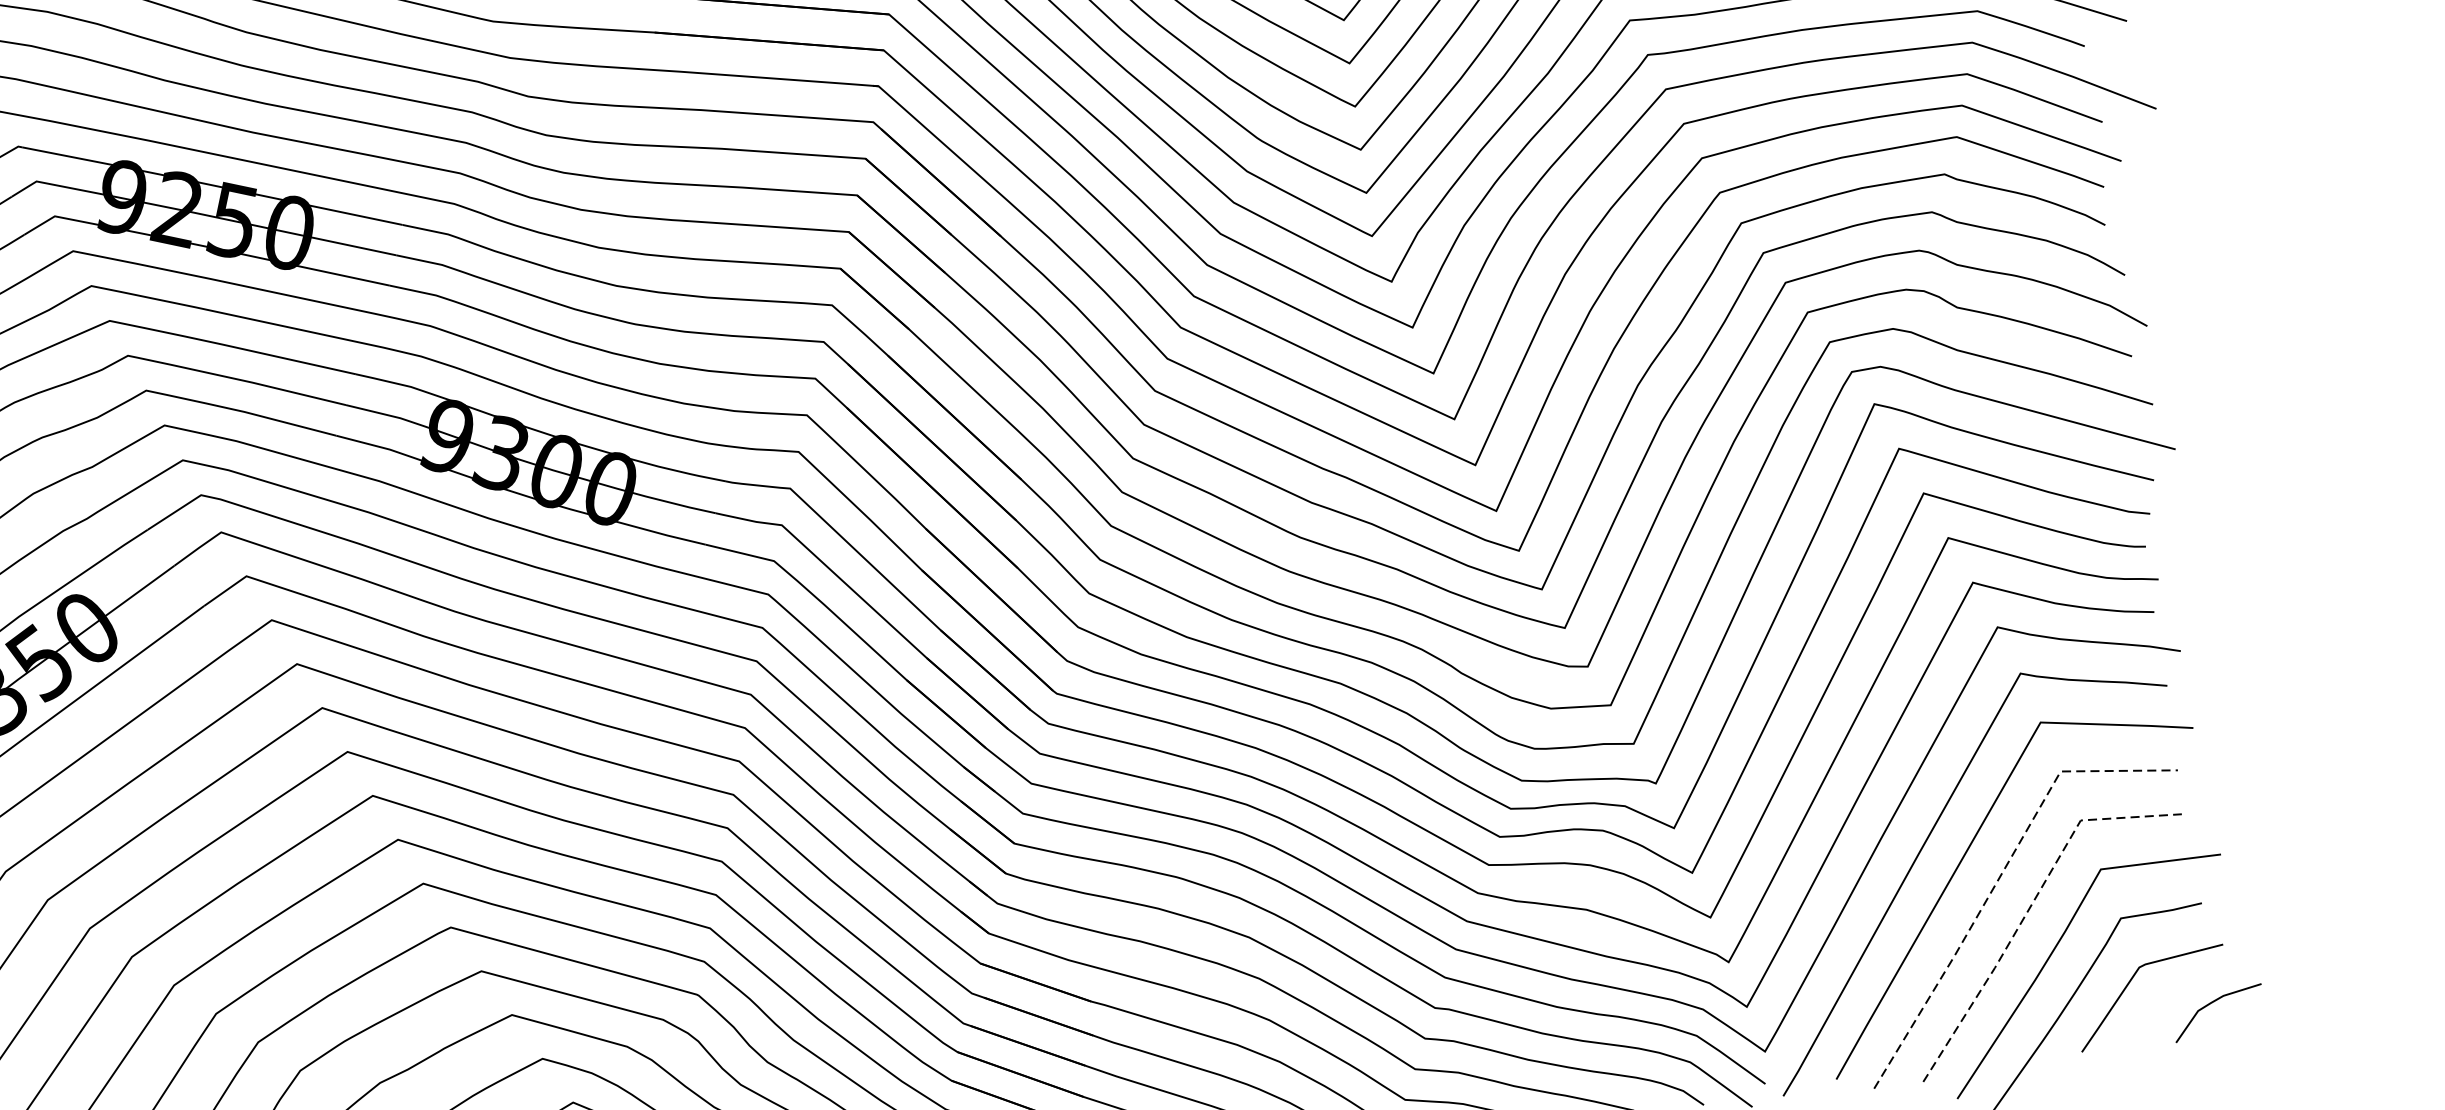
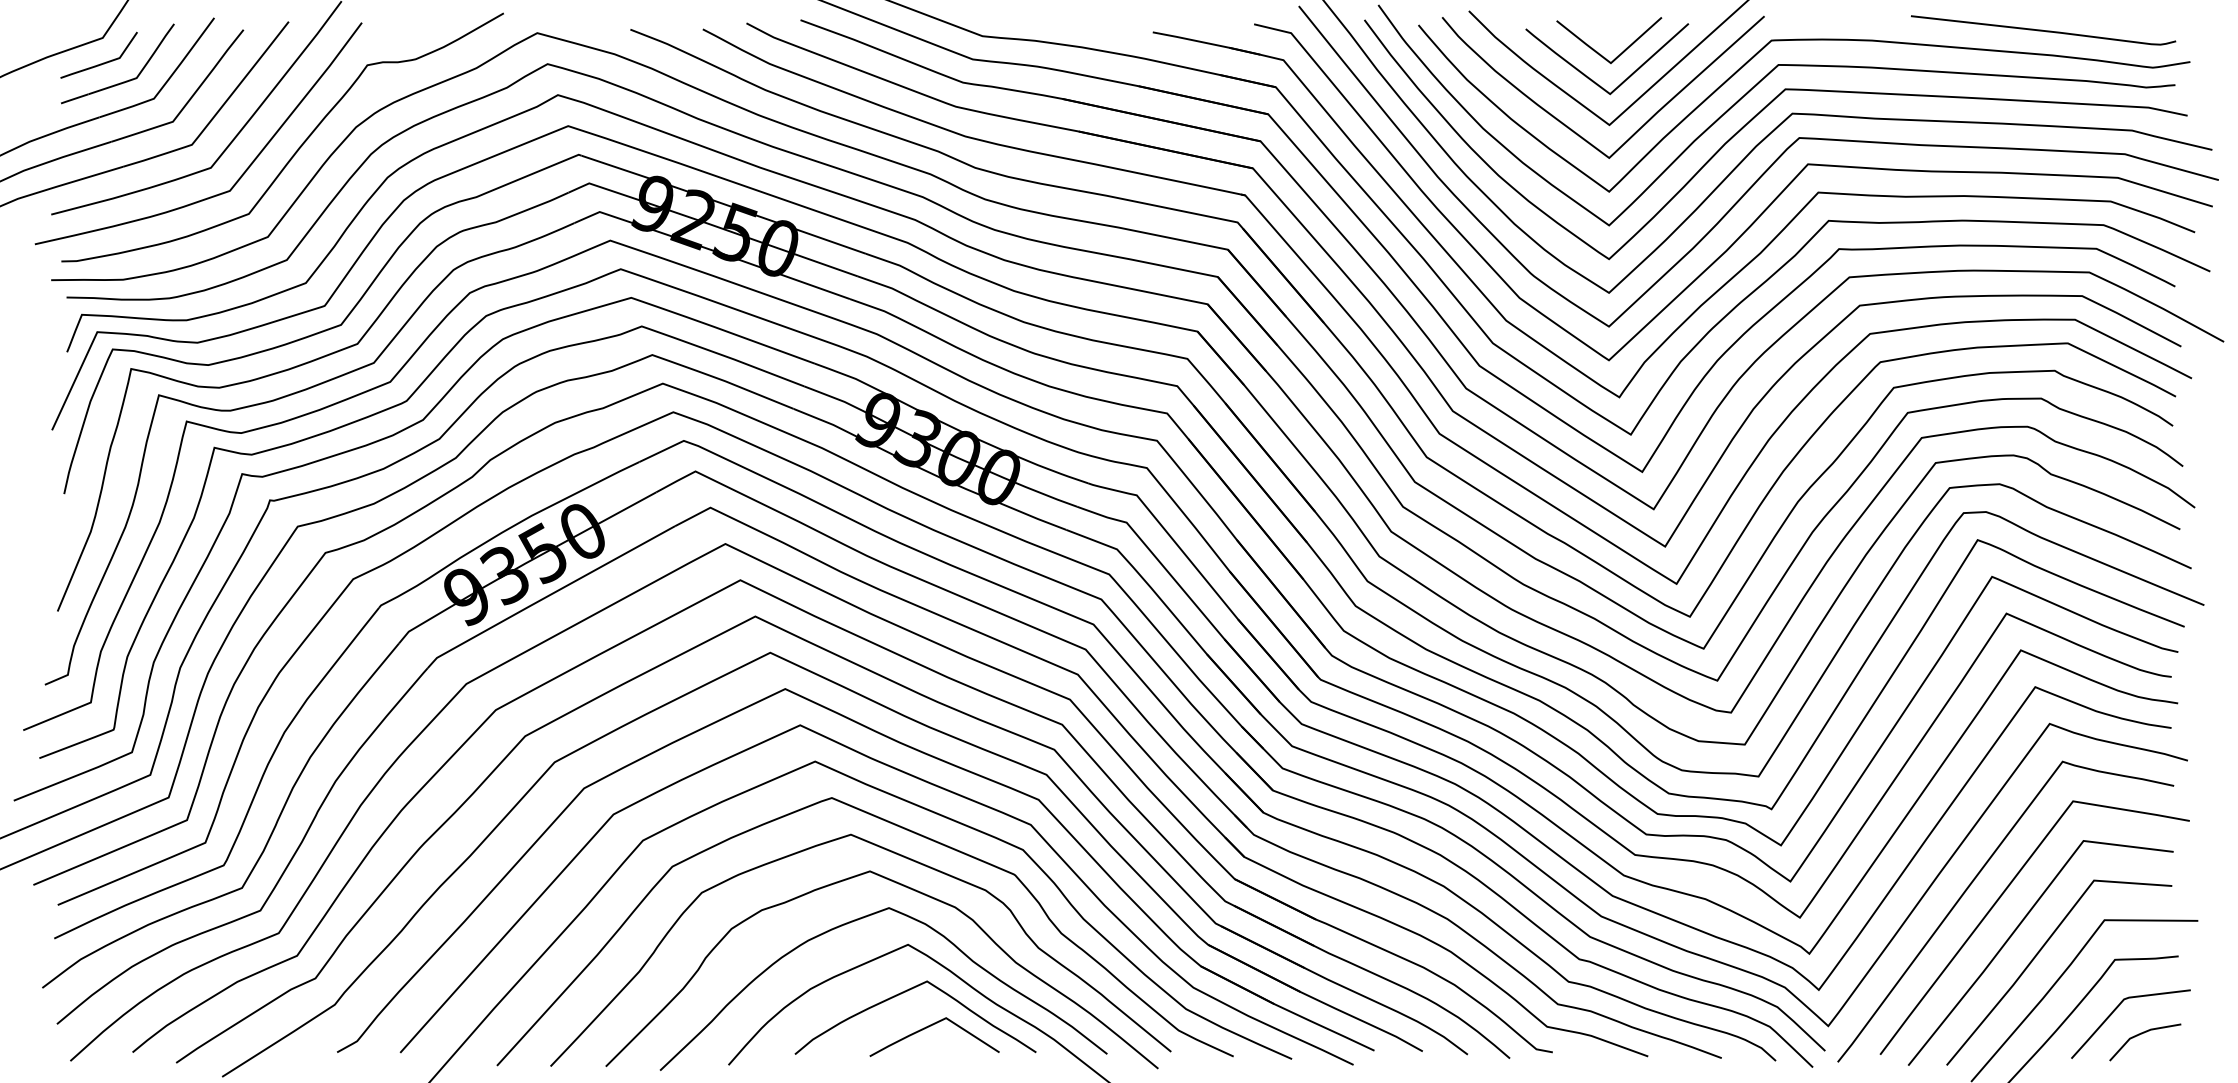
line: (1997, 879) -> (2024, 917), dashed -> solid
line: (2030, 907) -> (2046, 942), dashed -> solid
line: (2213, 1003) -> (2142, 1034), moved

